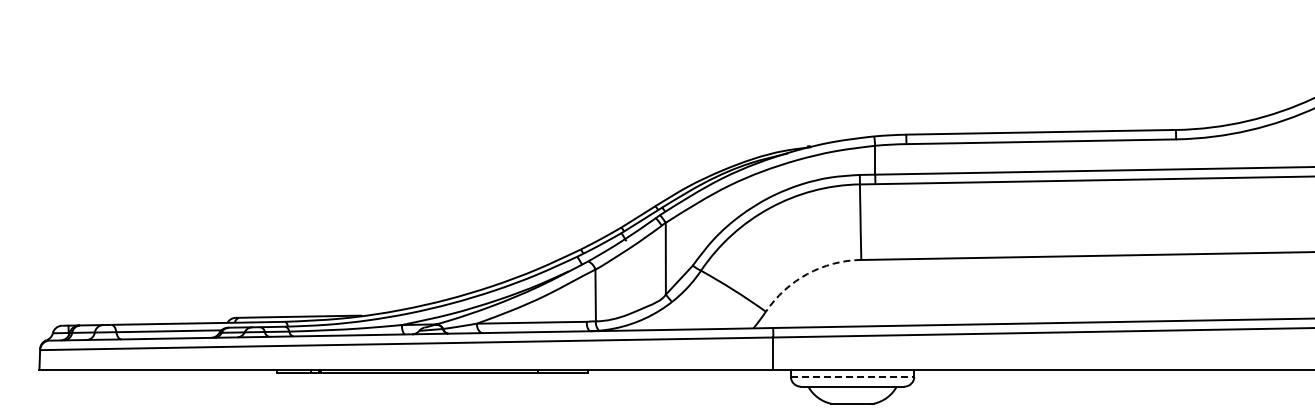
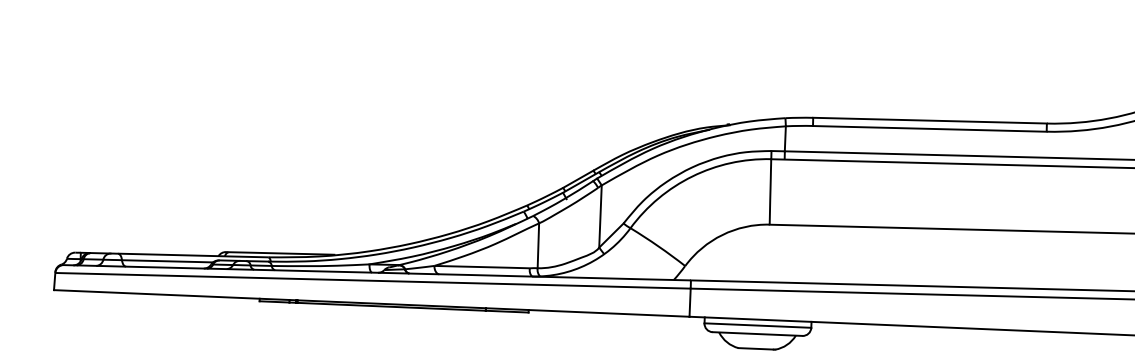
arc: (807, 274) -> (722, 235), dashed -> solid
line: (852, 376) -> (757, 325), dashed -> solid

